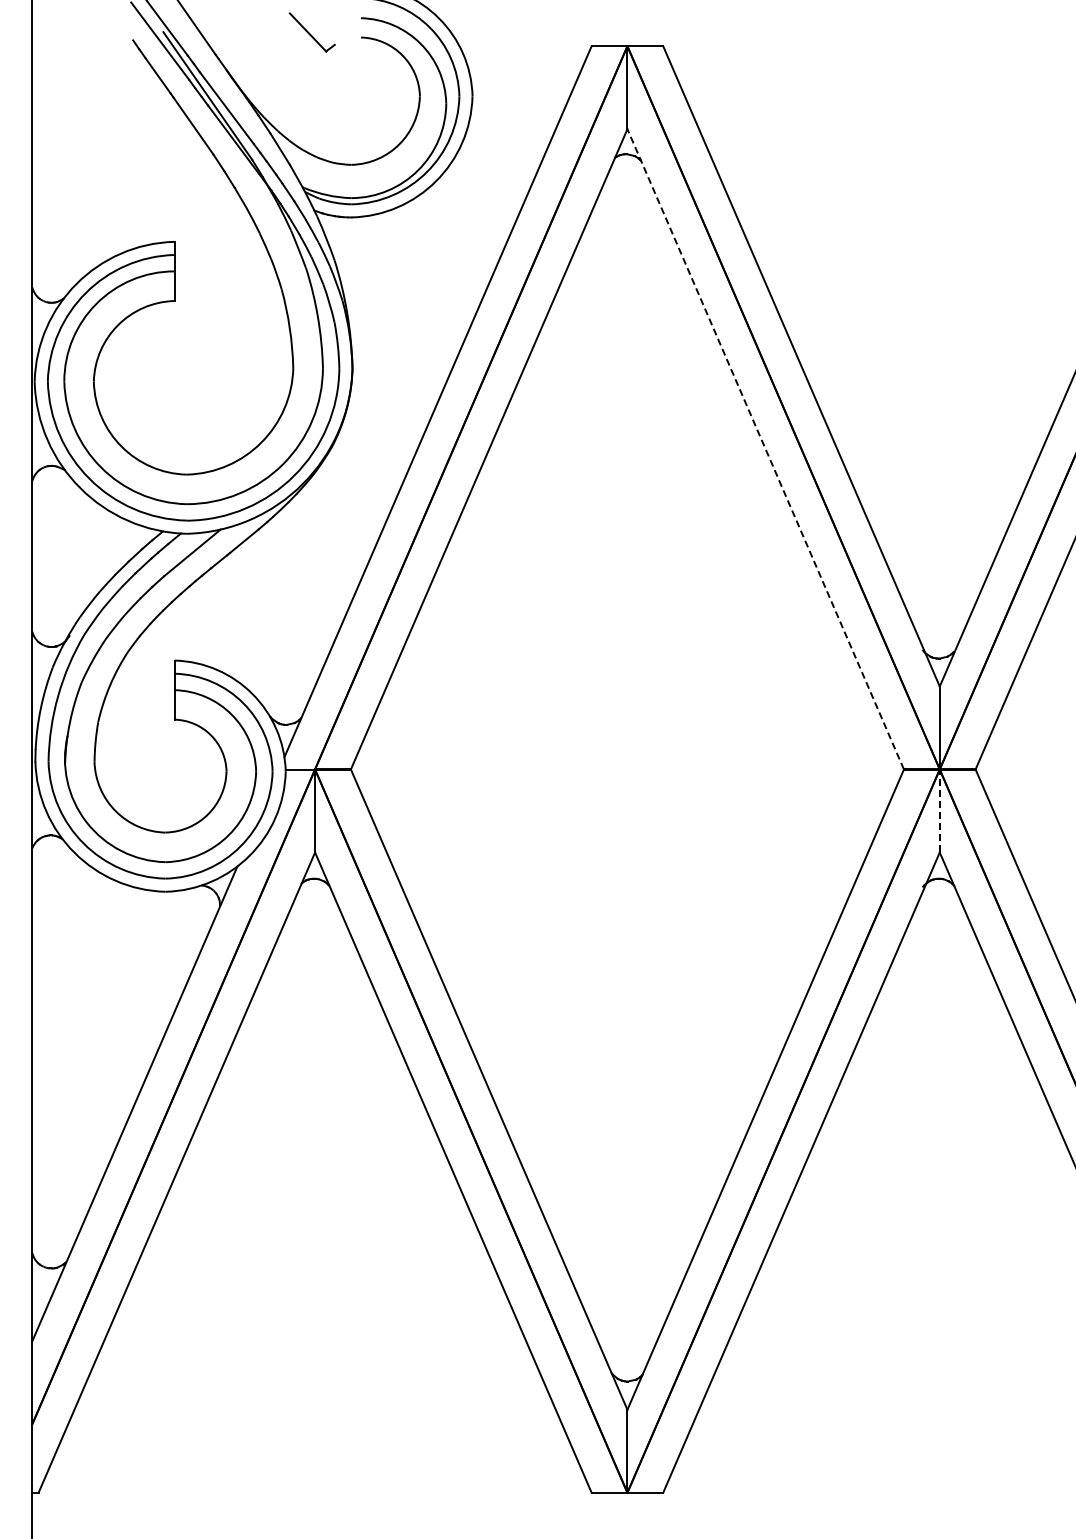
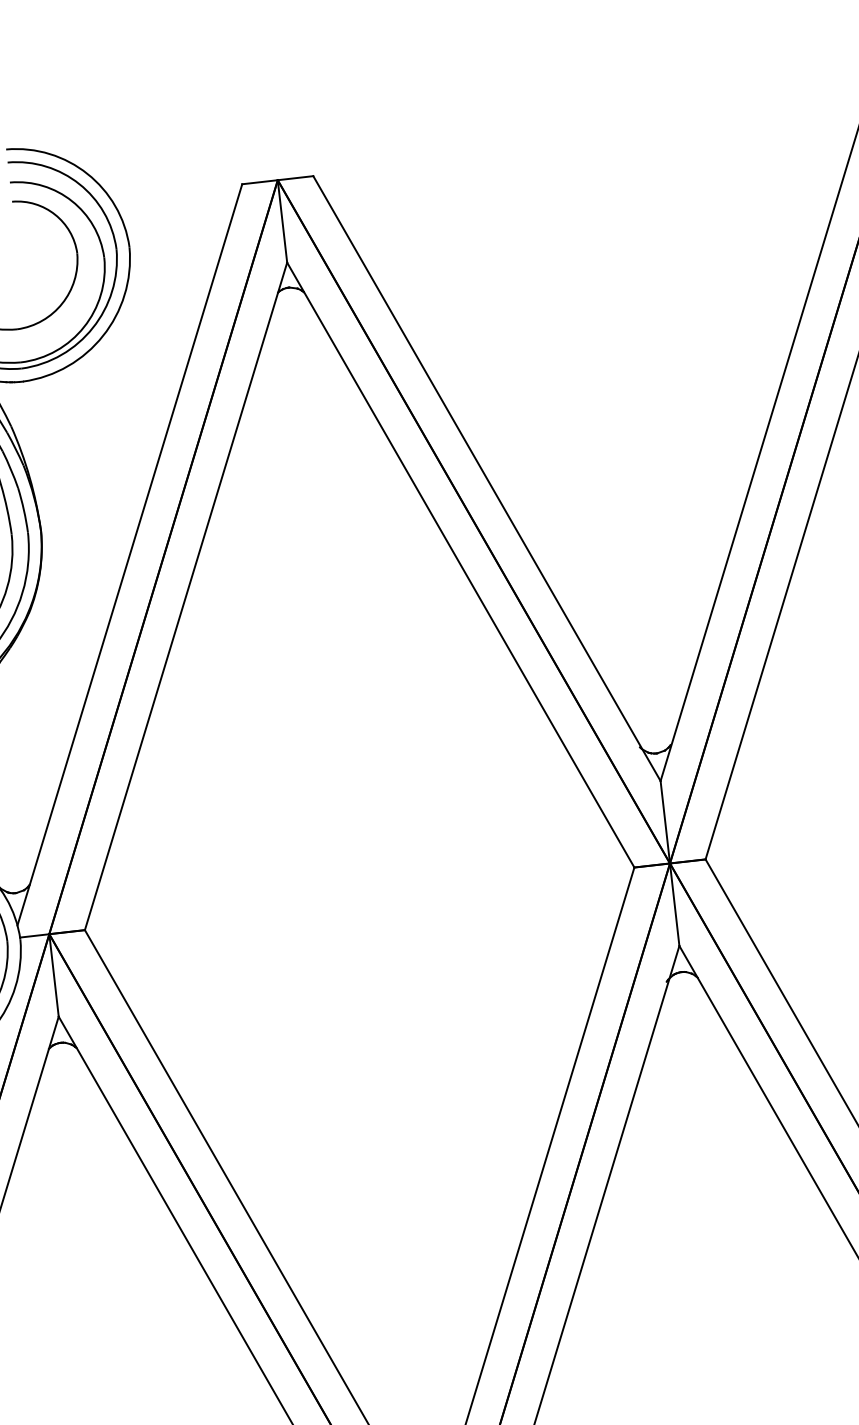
line: (765, 449) -> (460, 565), dashed -> solid
line: (939, 810) -> (674, 904), dashed -> solid

